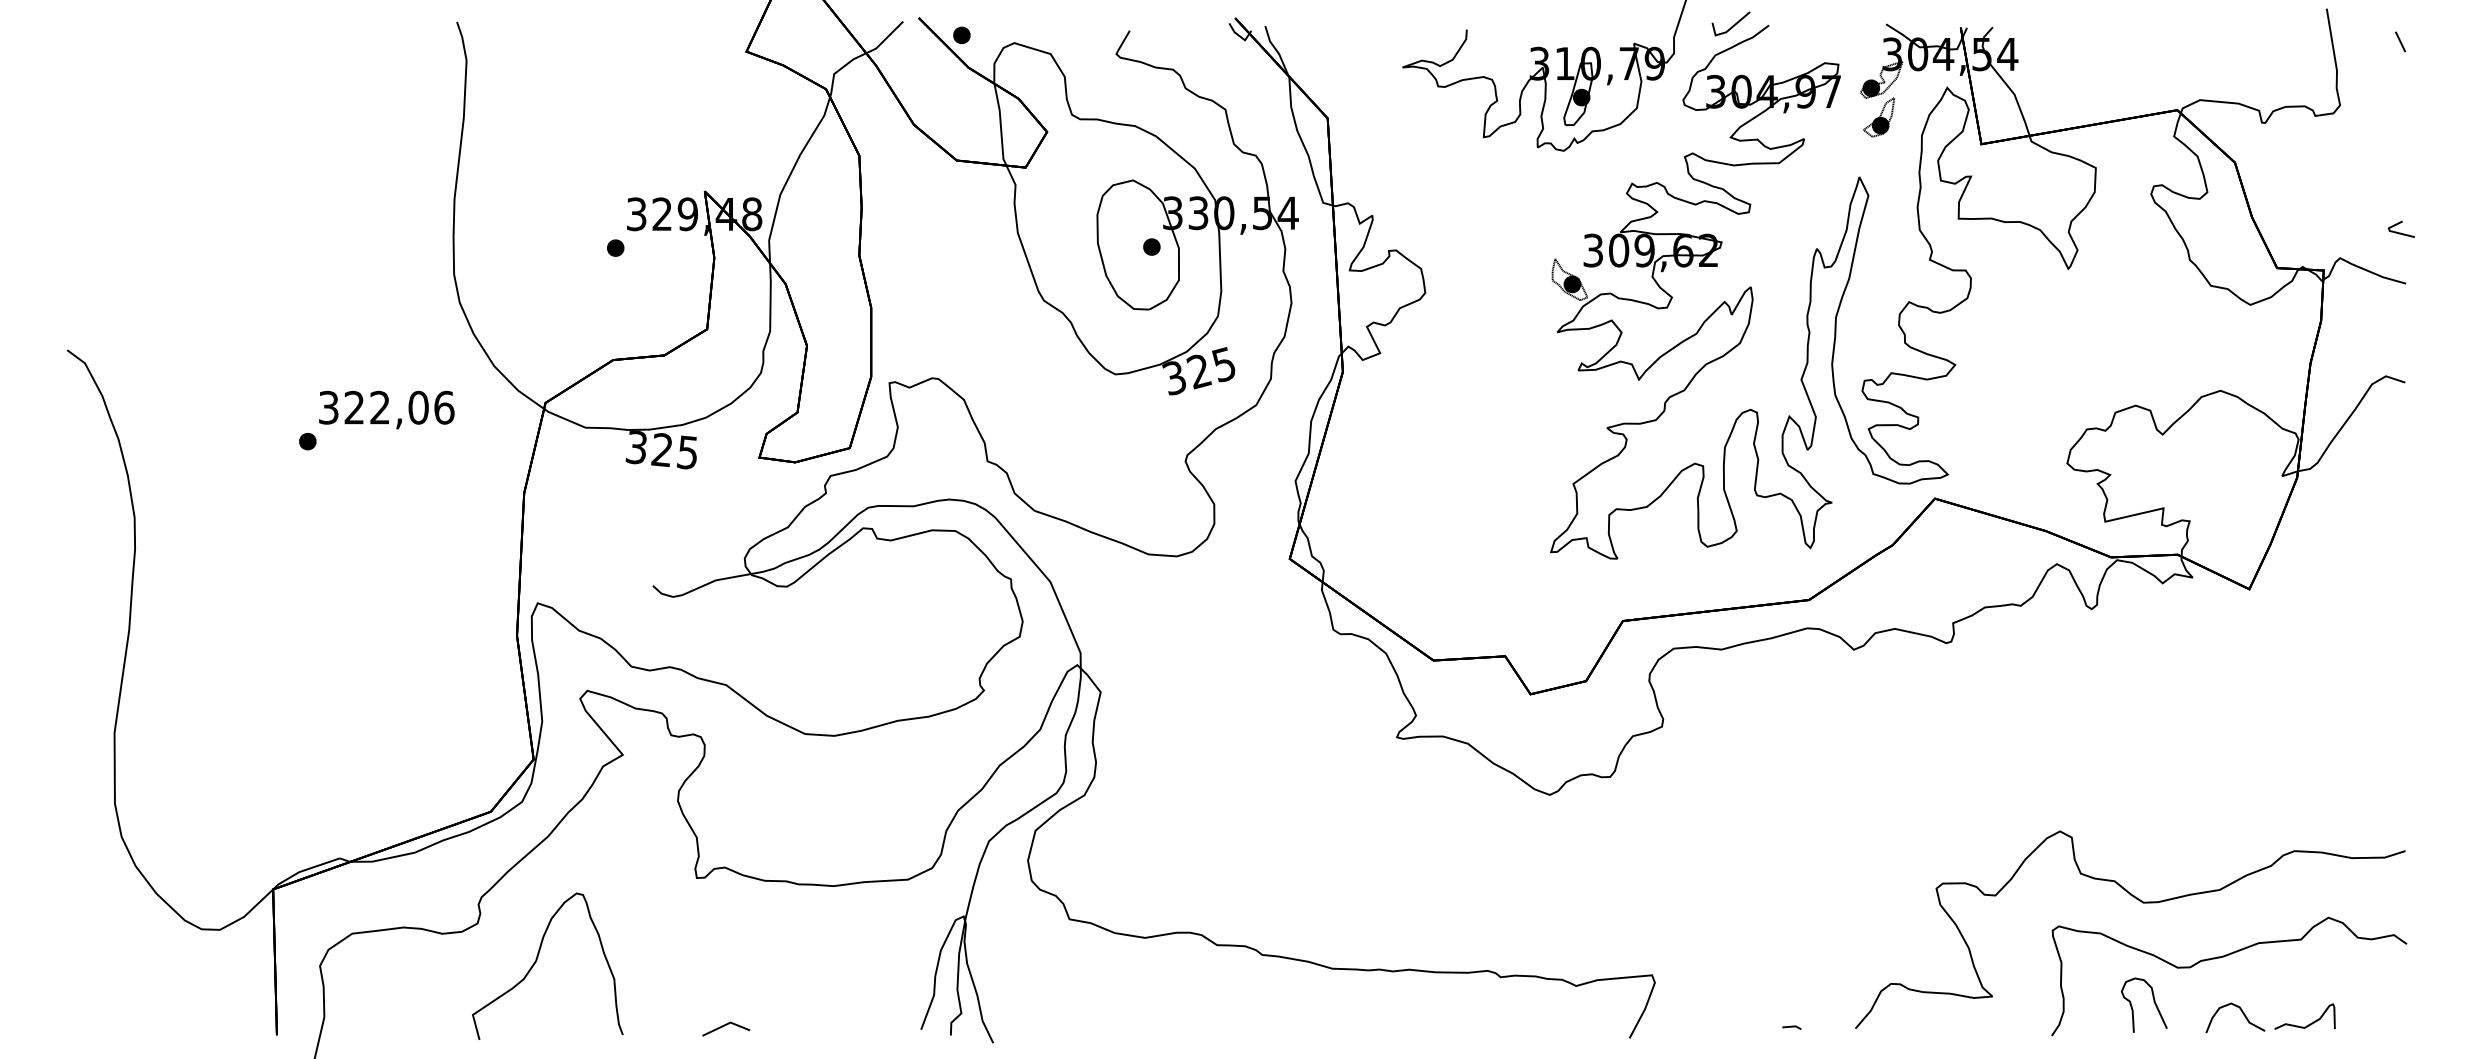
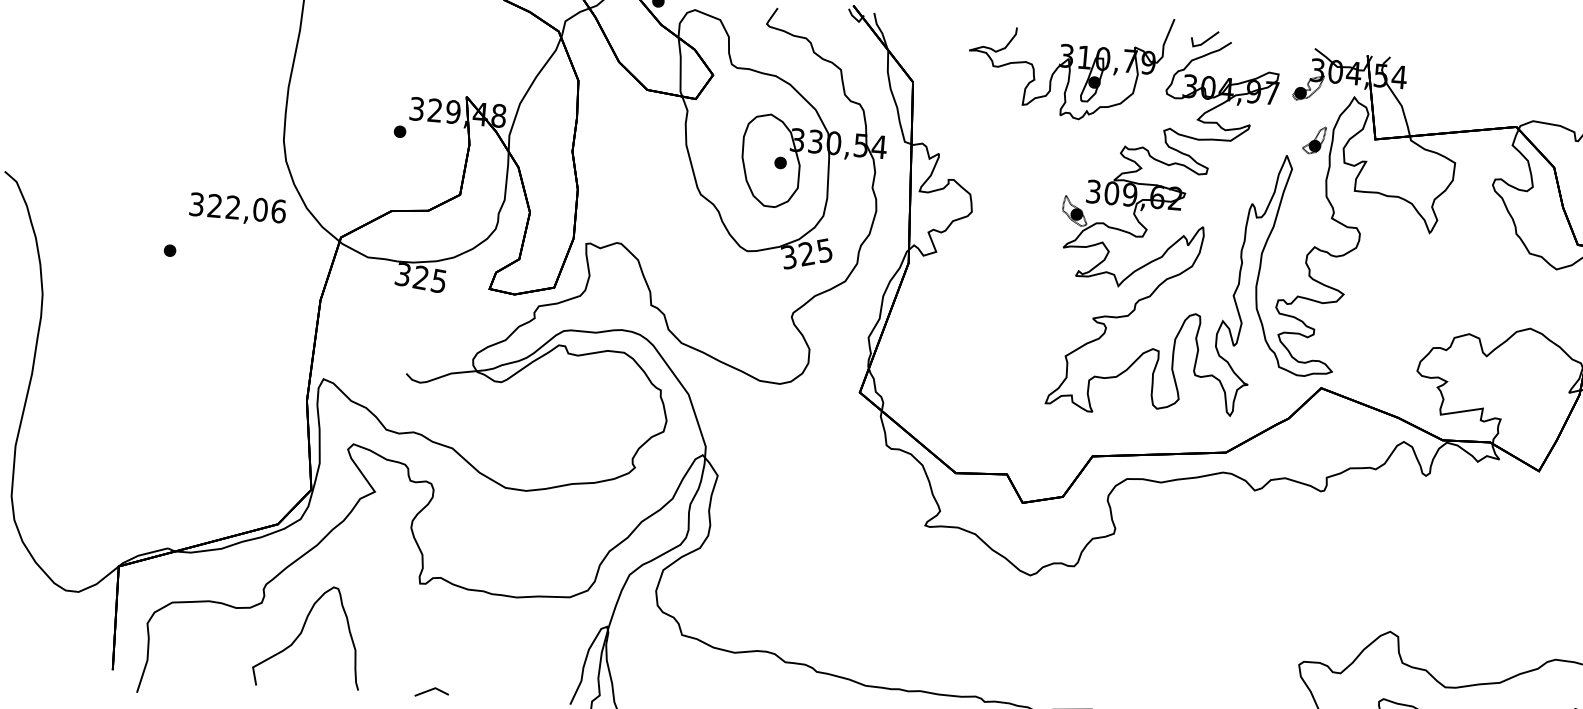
part: (1878, 117) -> (1313, 140), moved
text: (386, 409) -> (237, 209), moved

